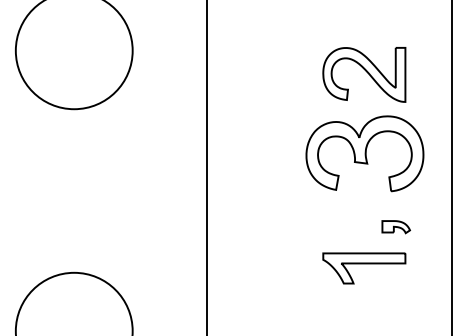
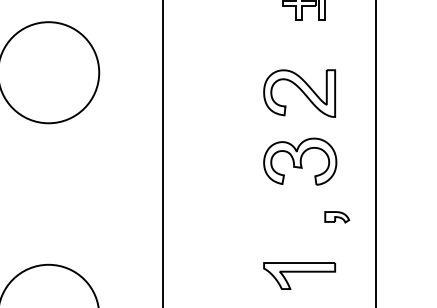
part: (365, 153) -> (300, 161), size x0.71
part: (396, 227) -> (337, 217), moved
part: (364, 267) -> (299, 275), moved

